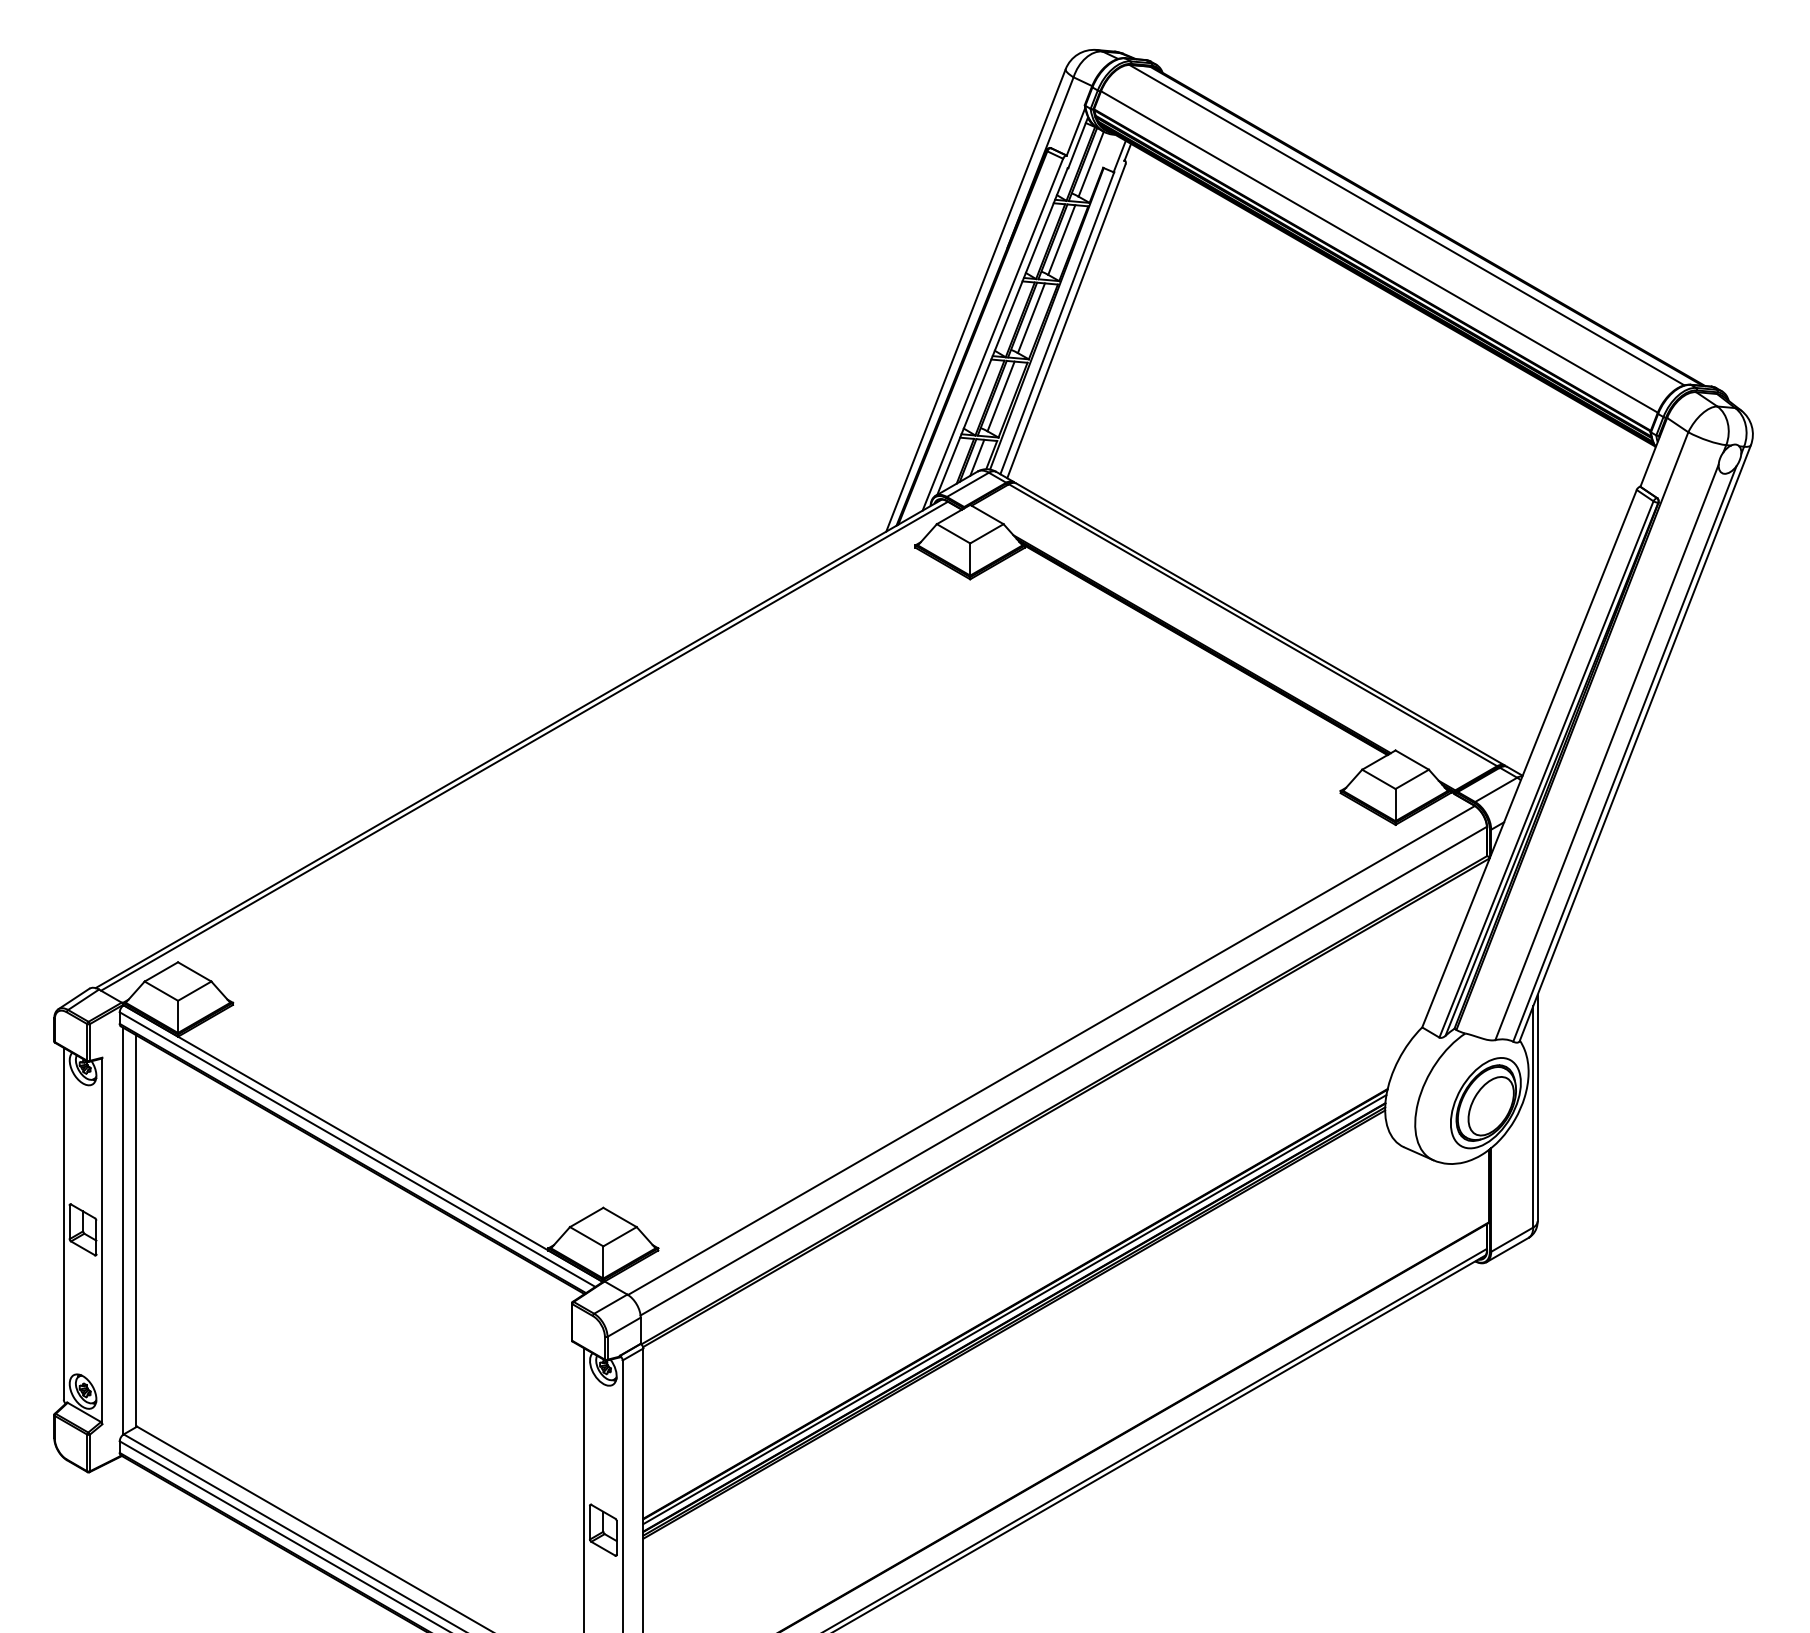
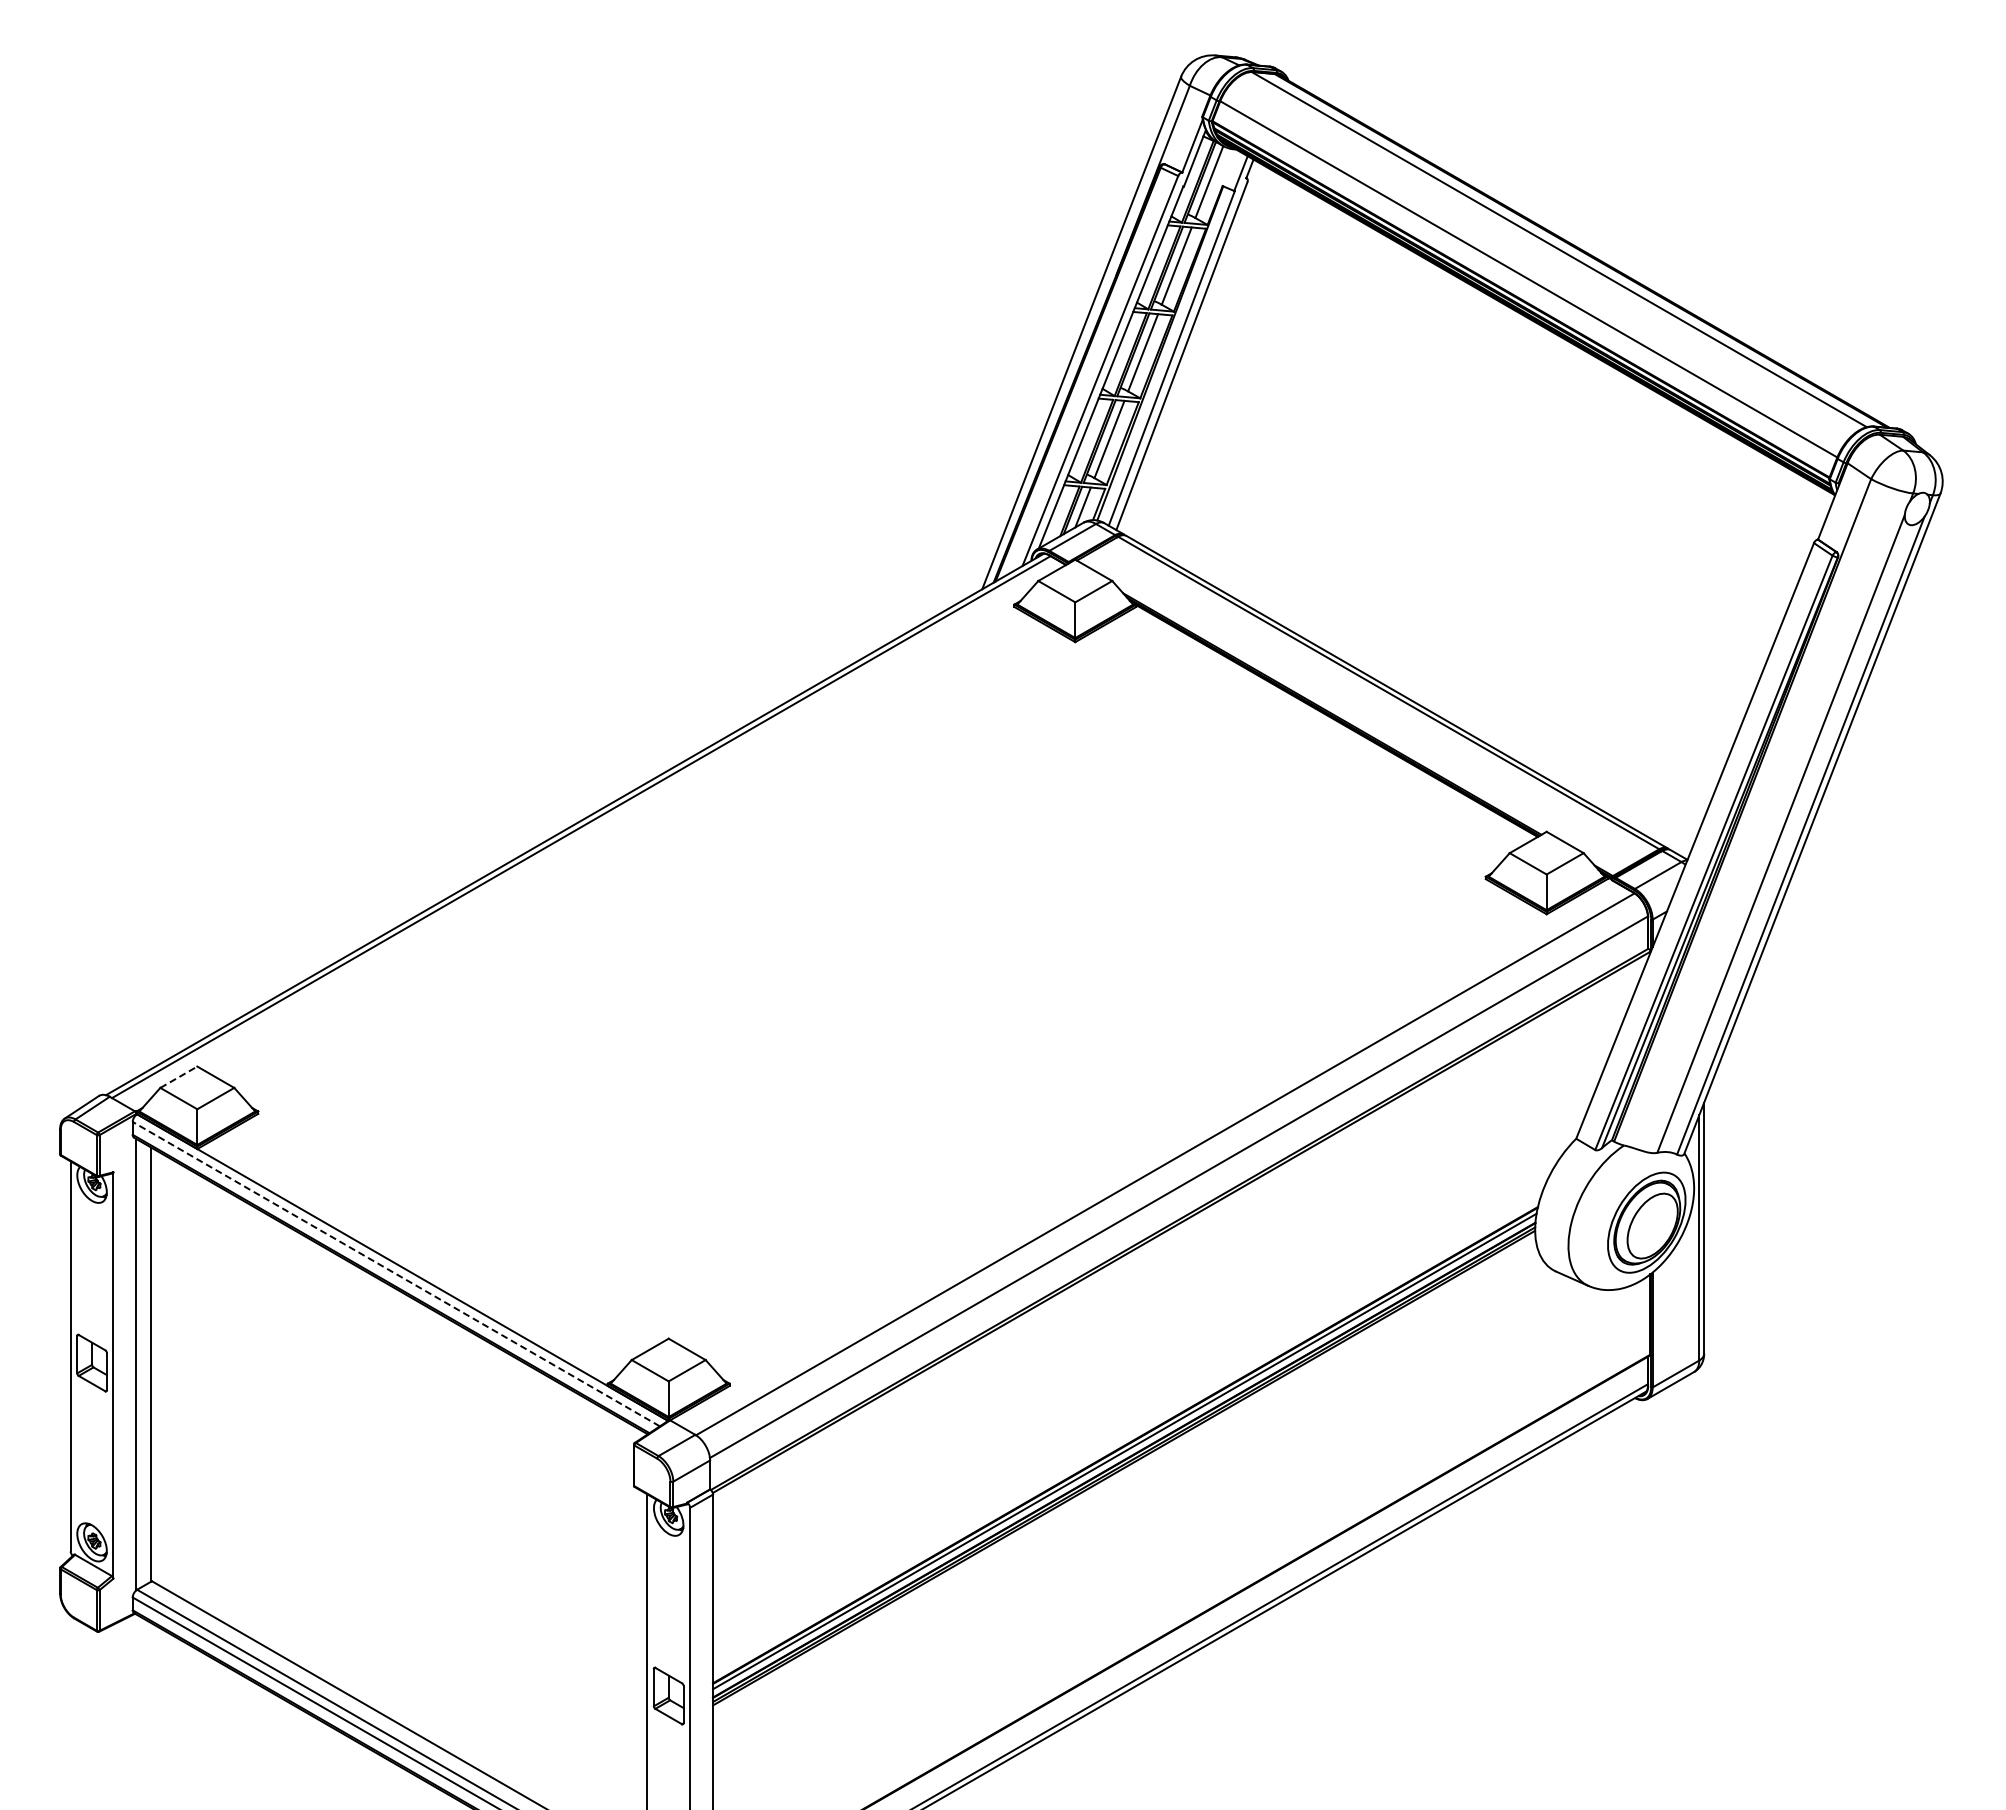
line: (161, 972) -> (179, 1077), solid -> dashed
line: (356, 1148) -> (395, 1273), solid -> dashed

